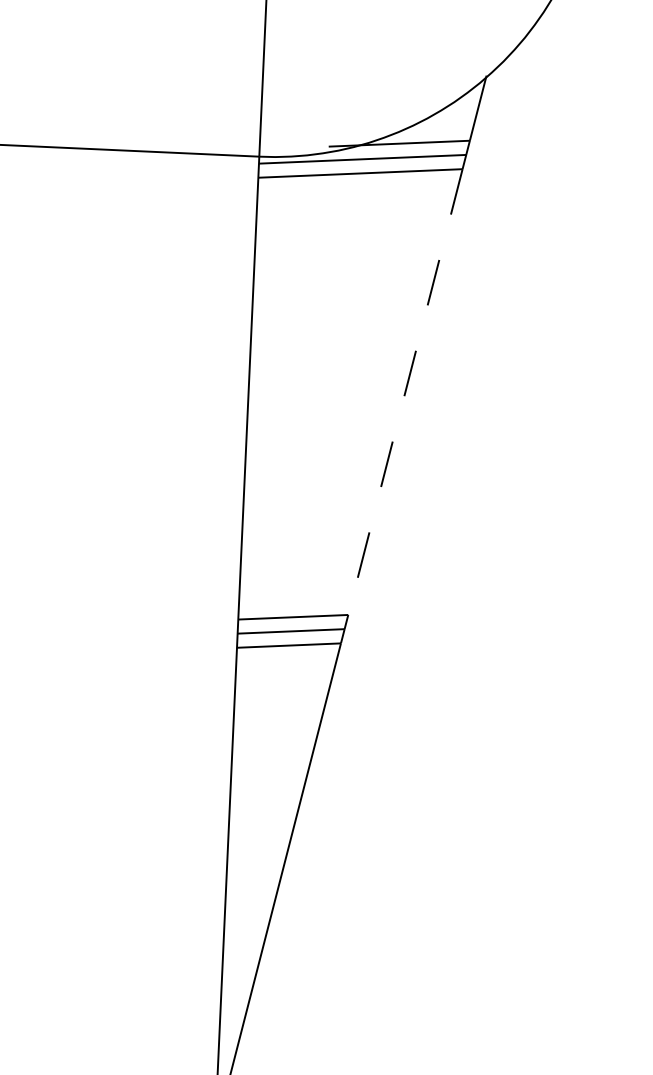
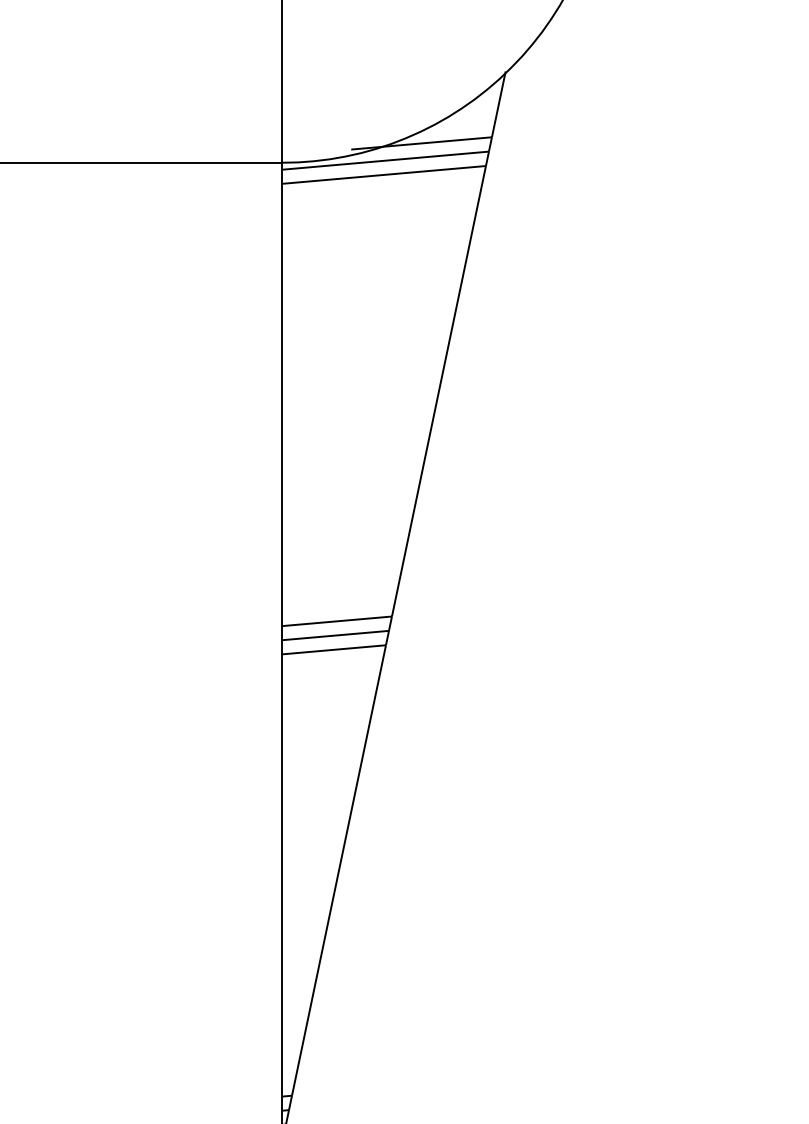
line: (404, 392) -> (438, 391), dashed -> solid

